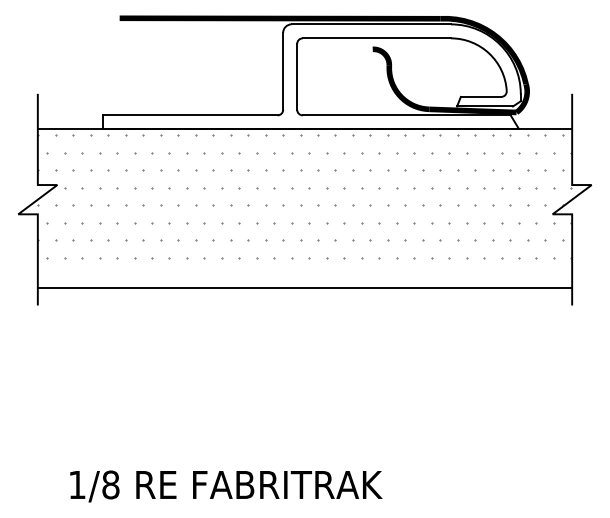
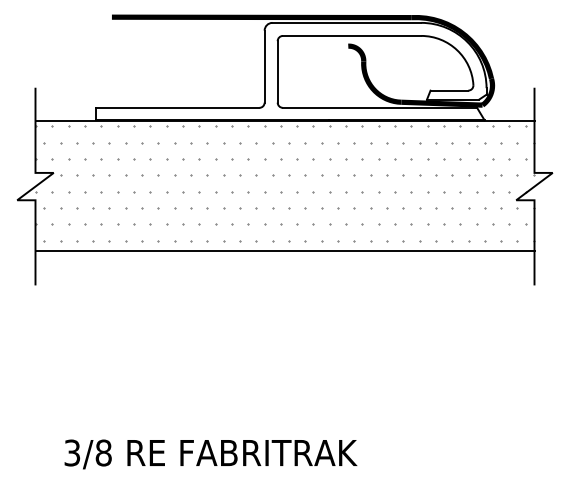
line: (304, 288) -> (284, 251), moved
text: (77, 484) -> (72, 452), 1/8 -> 3/8

